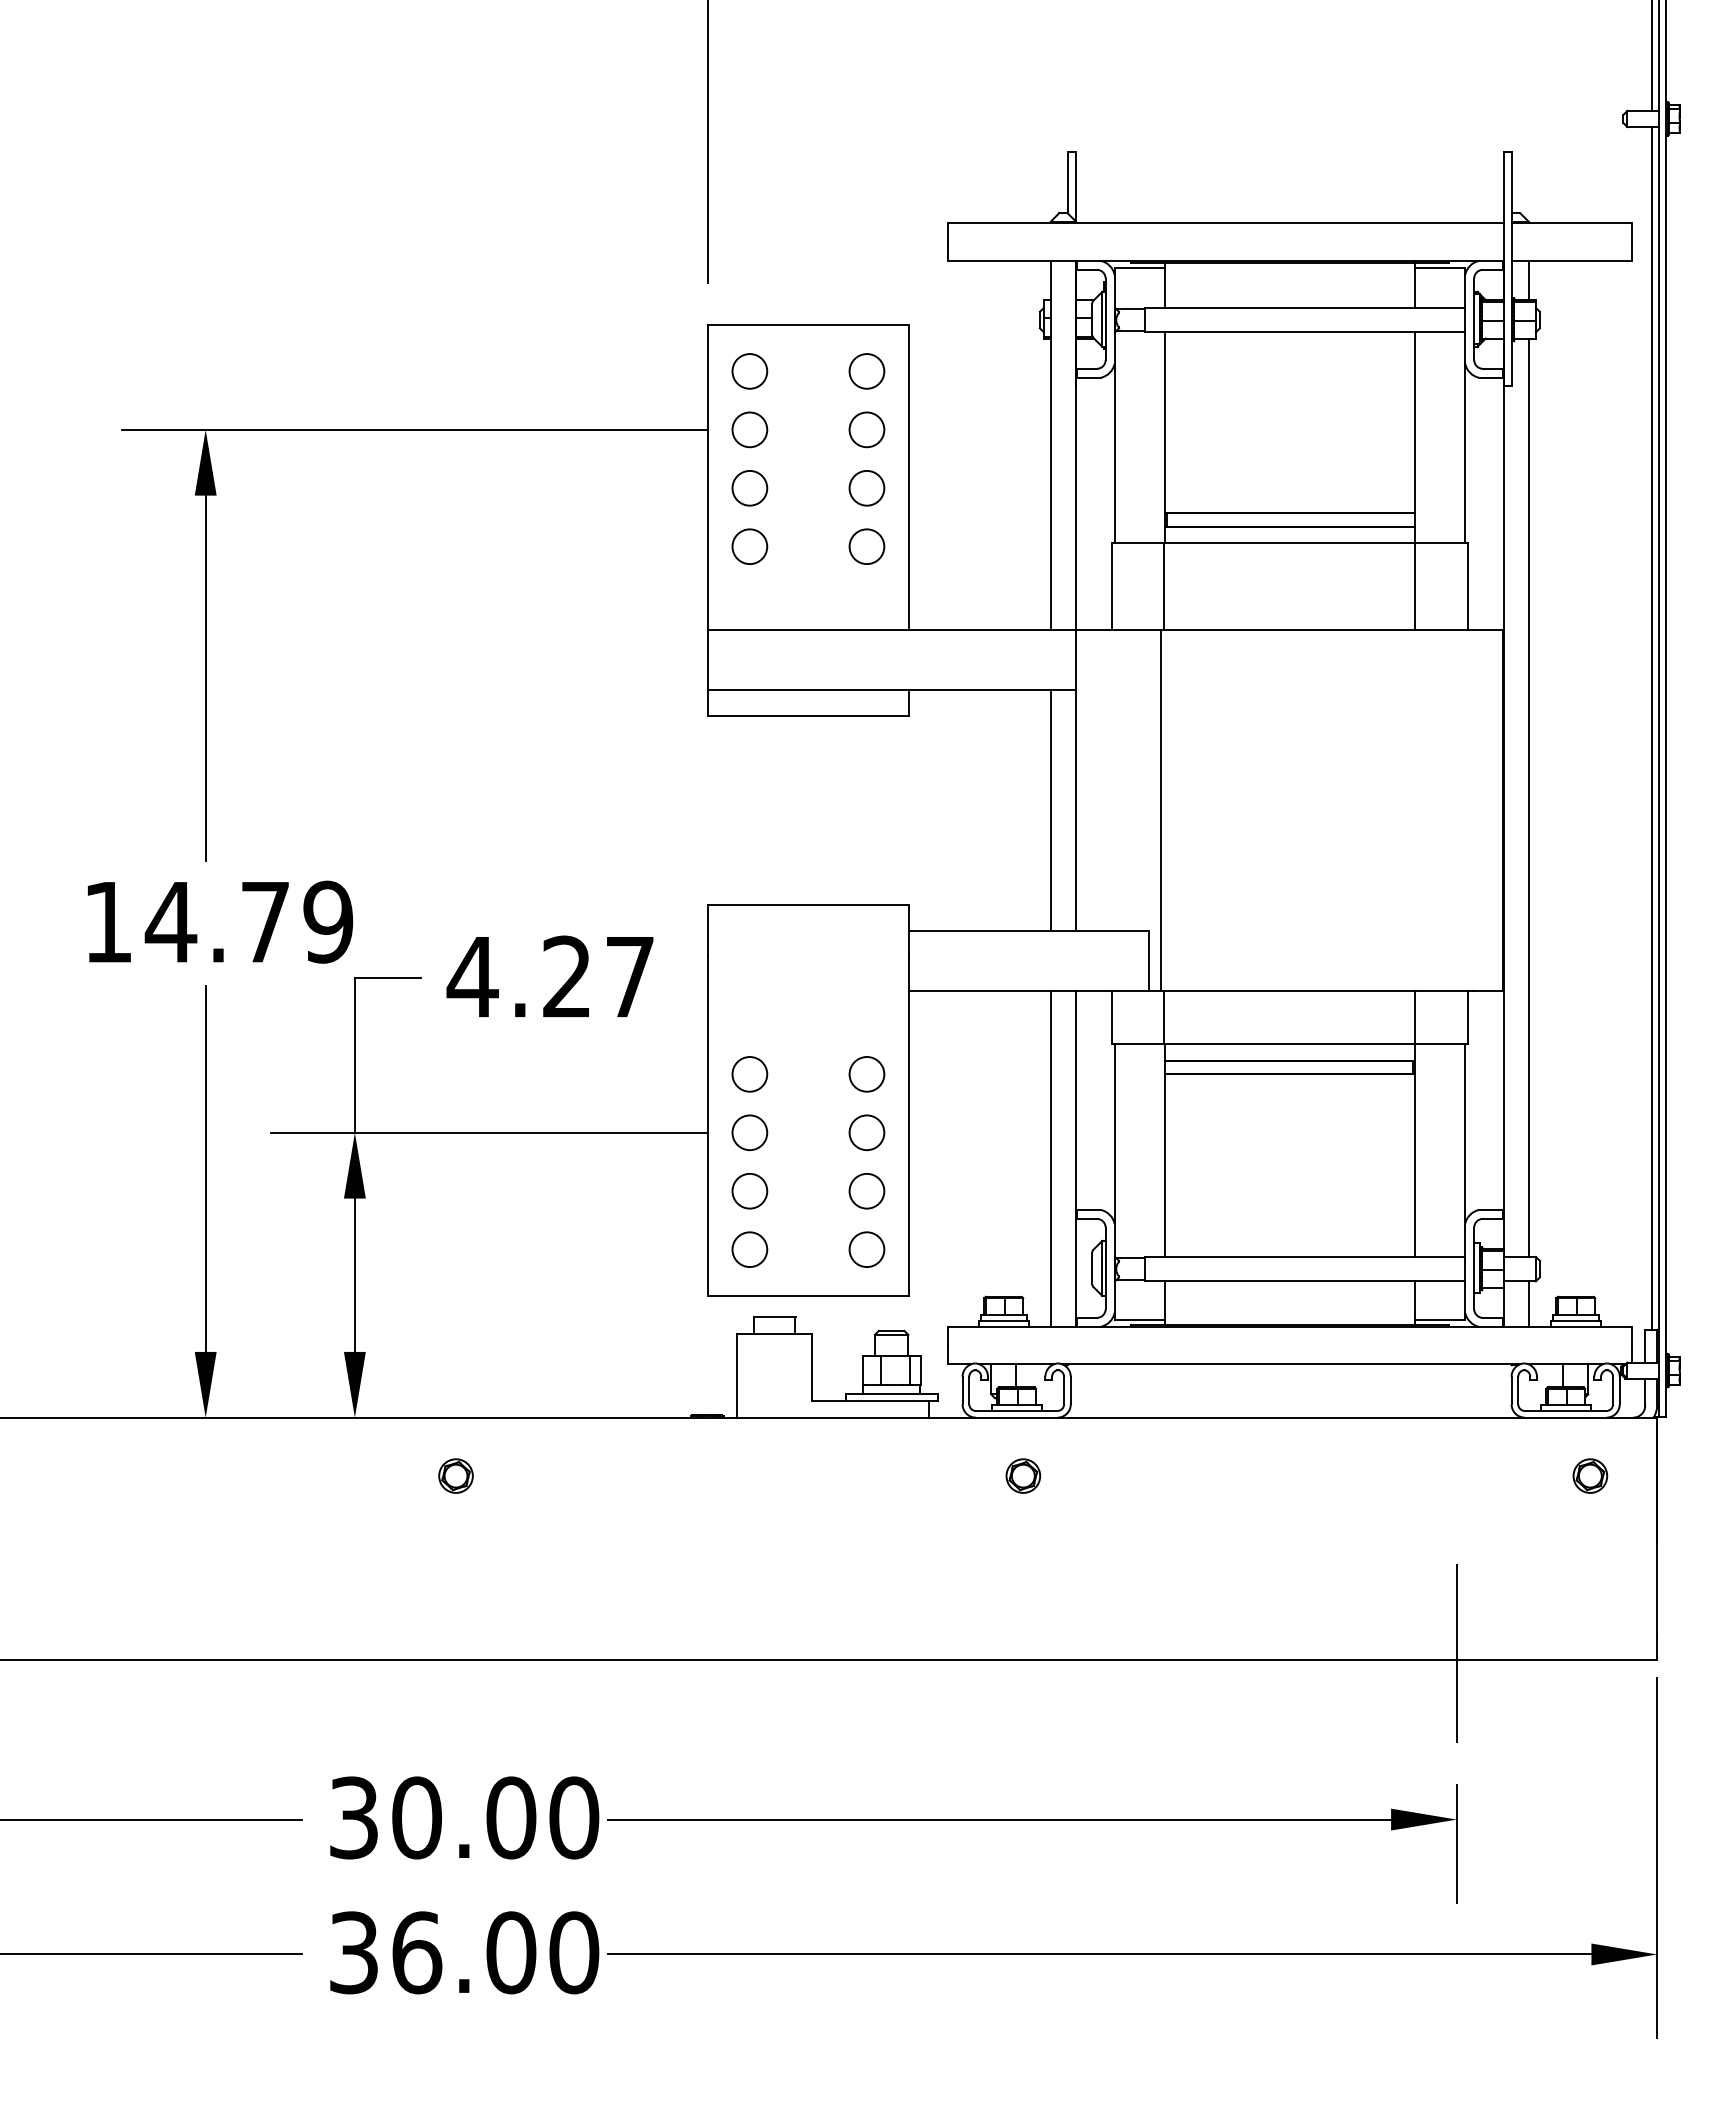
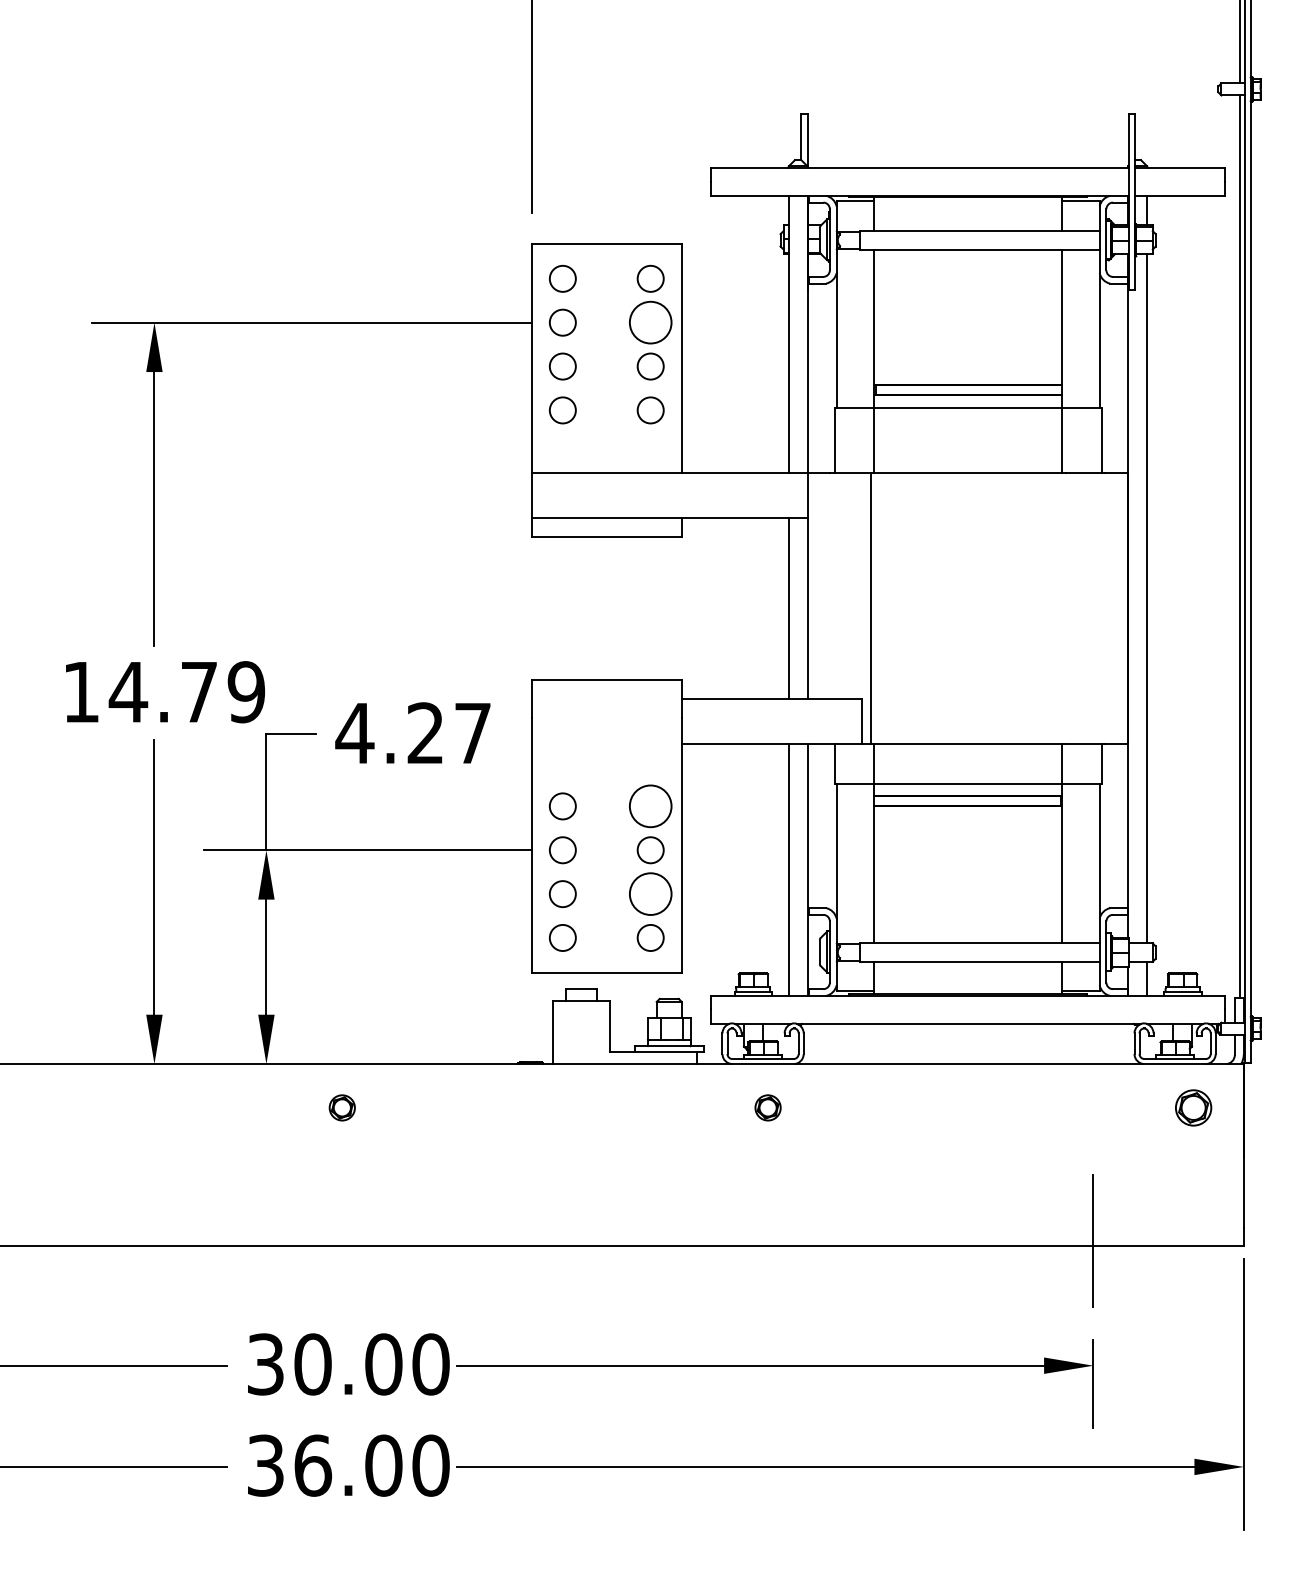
circle: (866, 429) -> (650, 322), size x1.6
circle: (866, 1074) -> (650, 806), size x1.6
circle: (866, 1190) -> (650, 893), size x1.6
part: (1590, 1475) -> (1193, 1107), size x1.4

